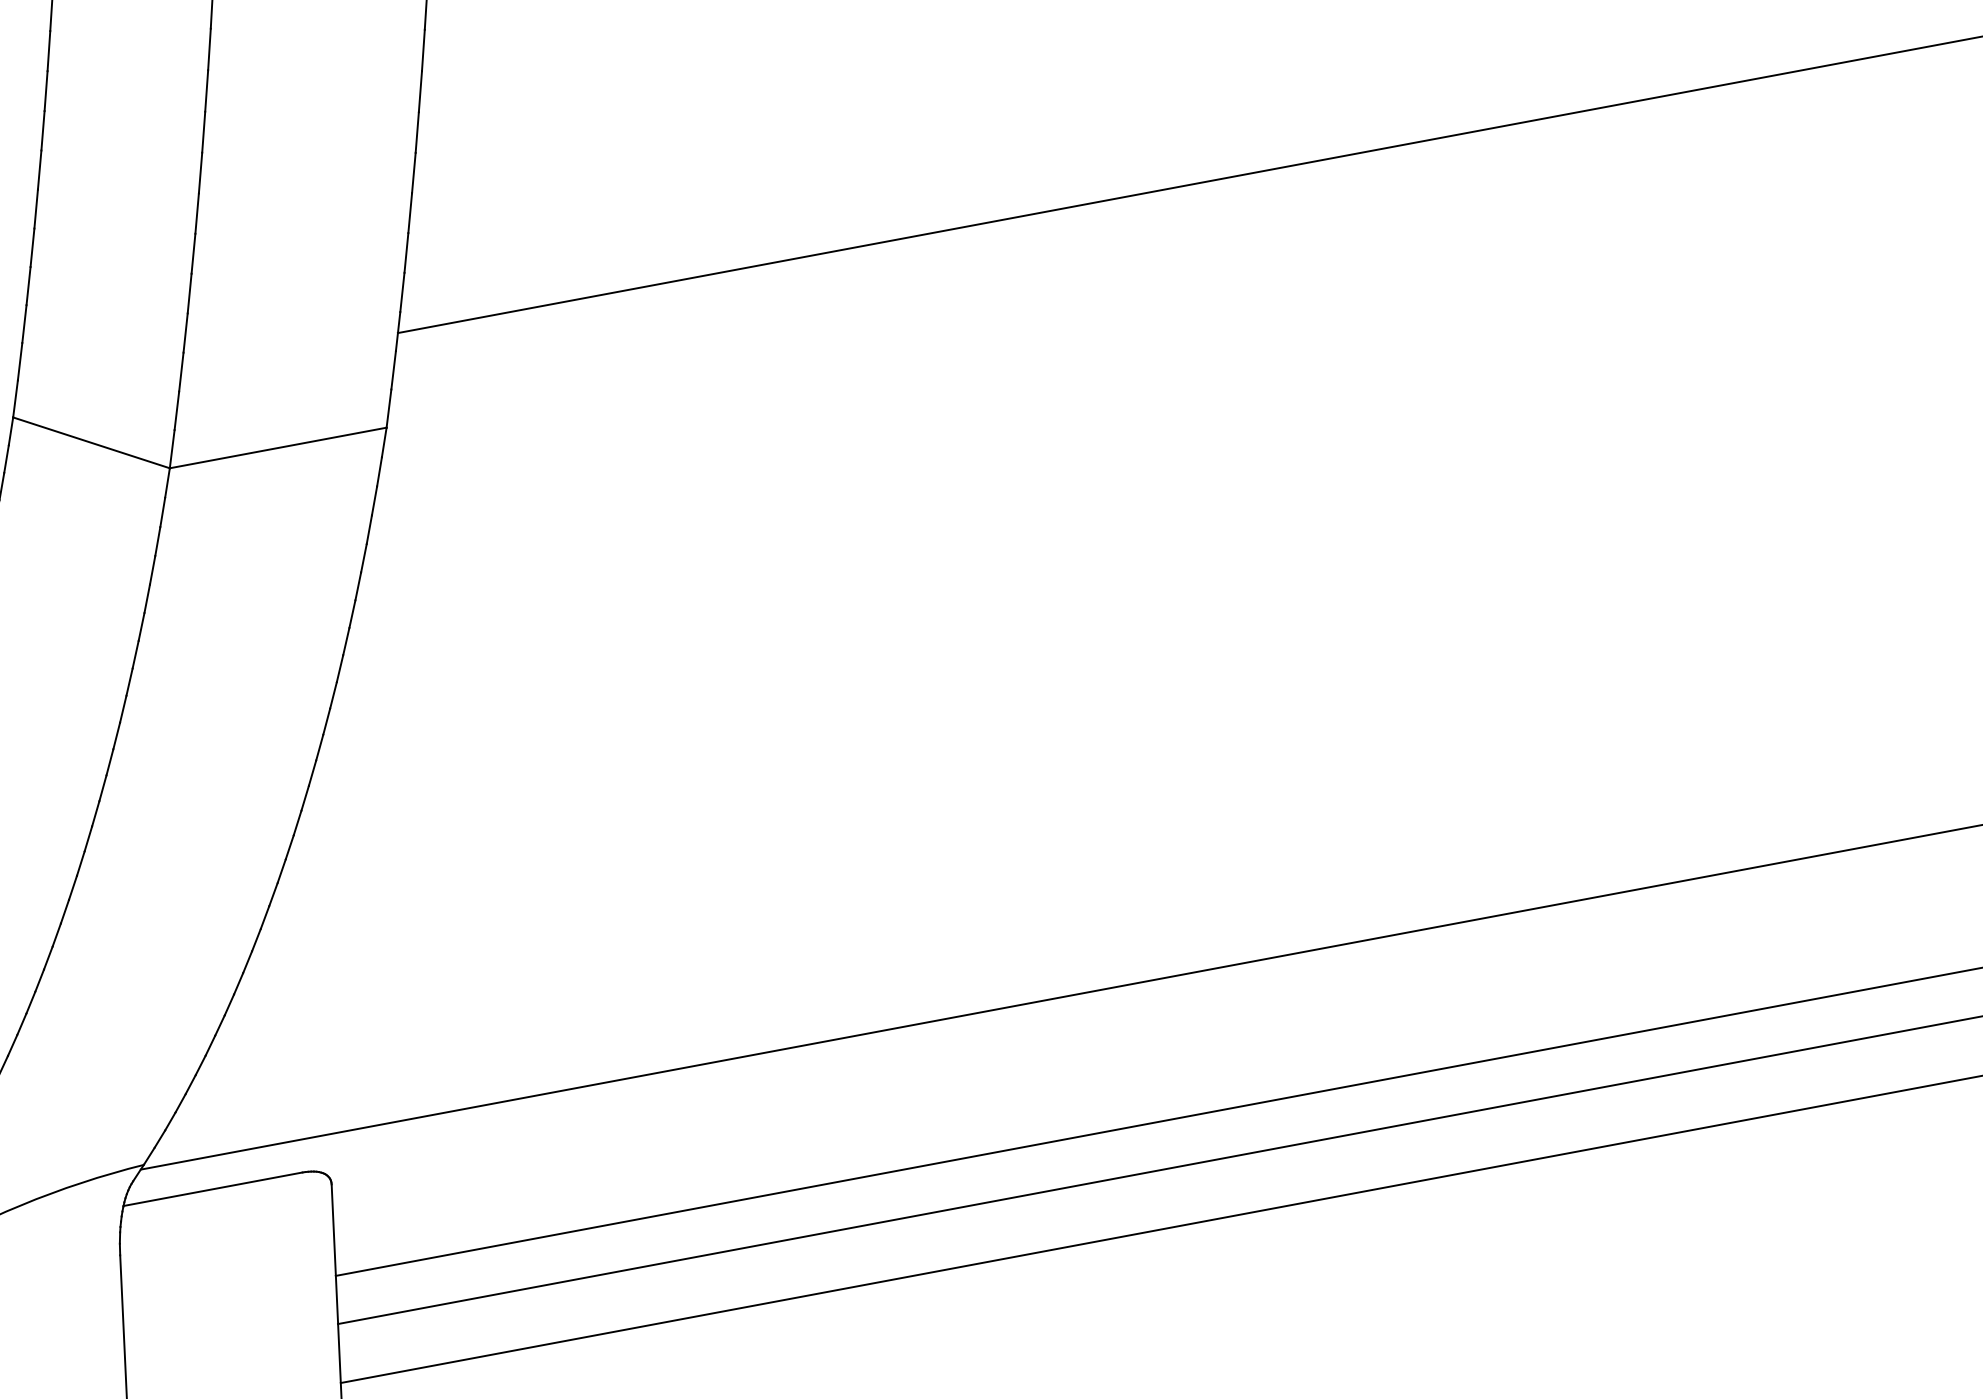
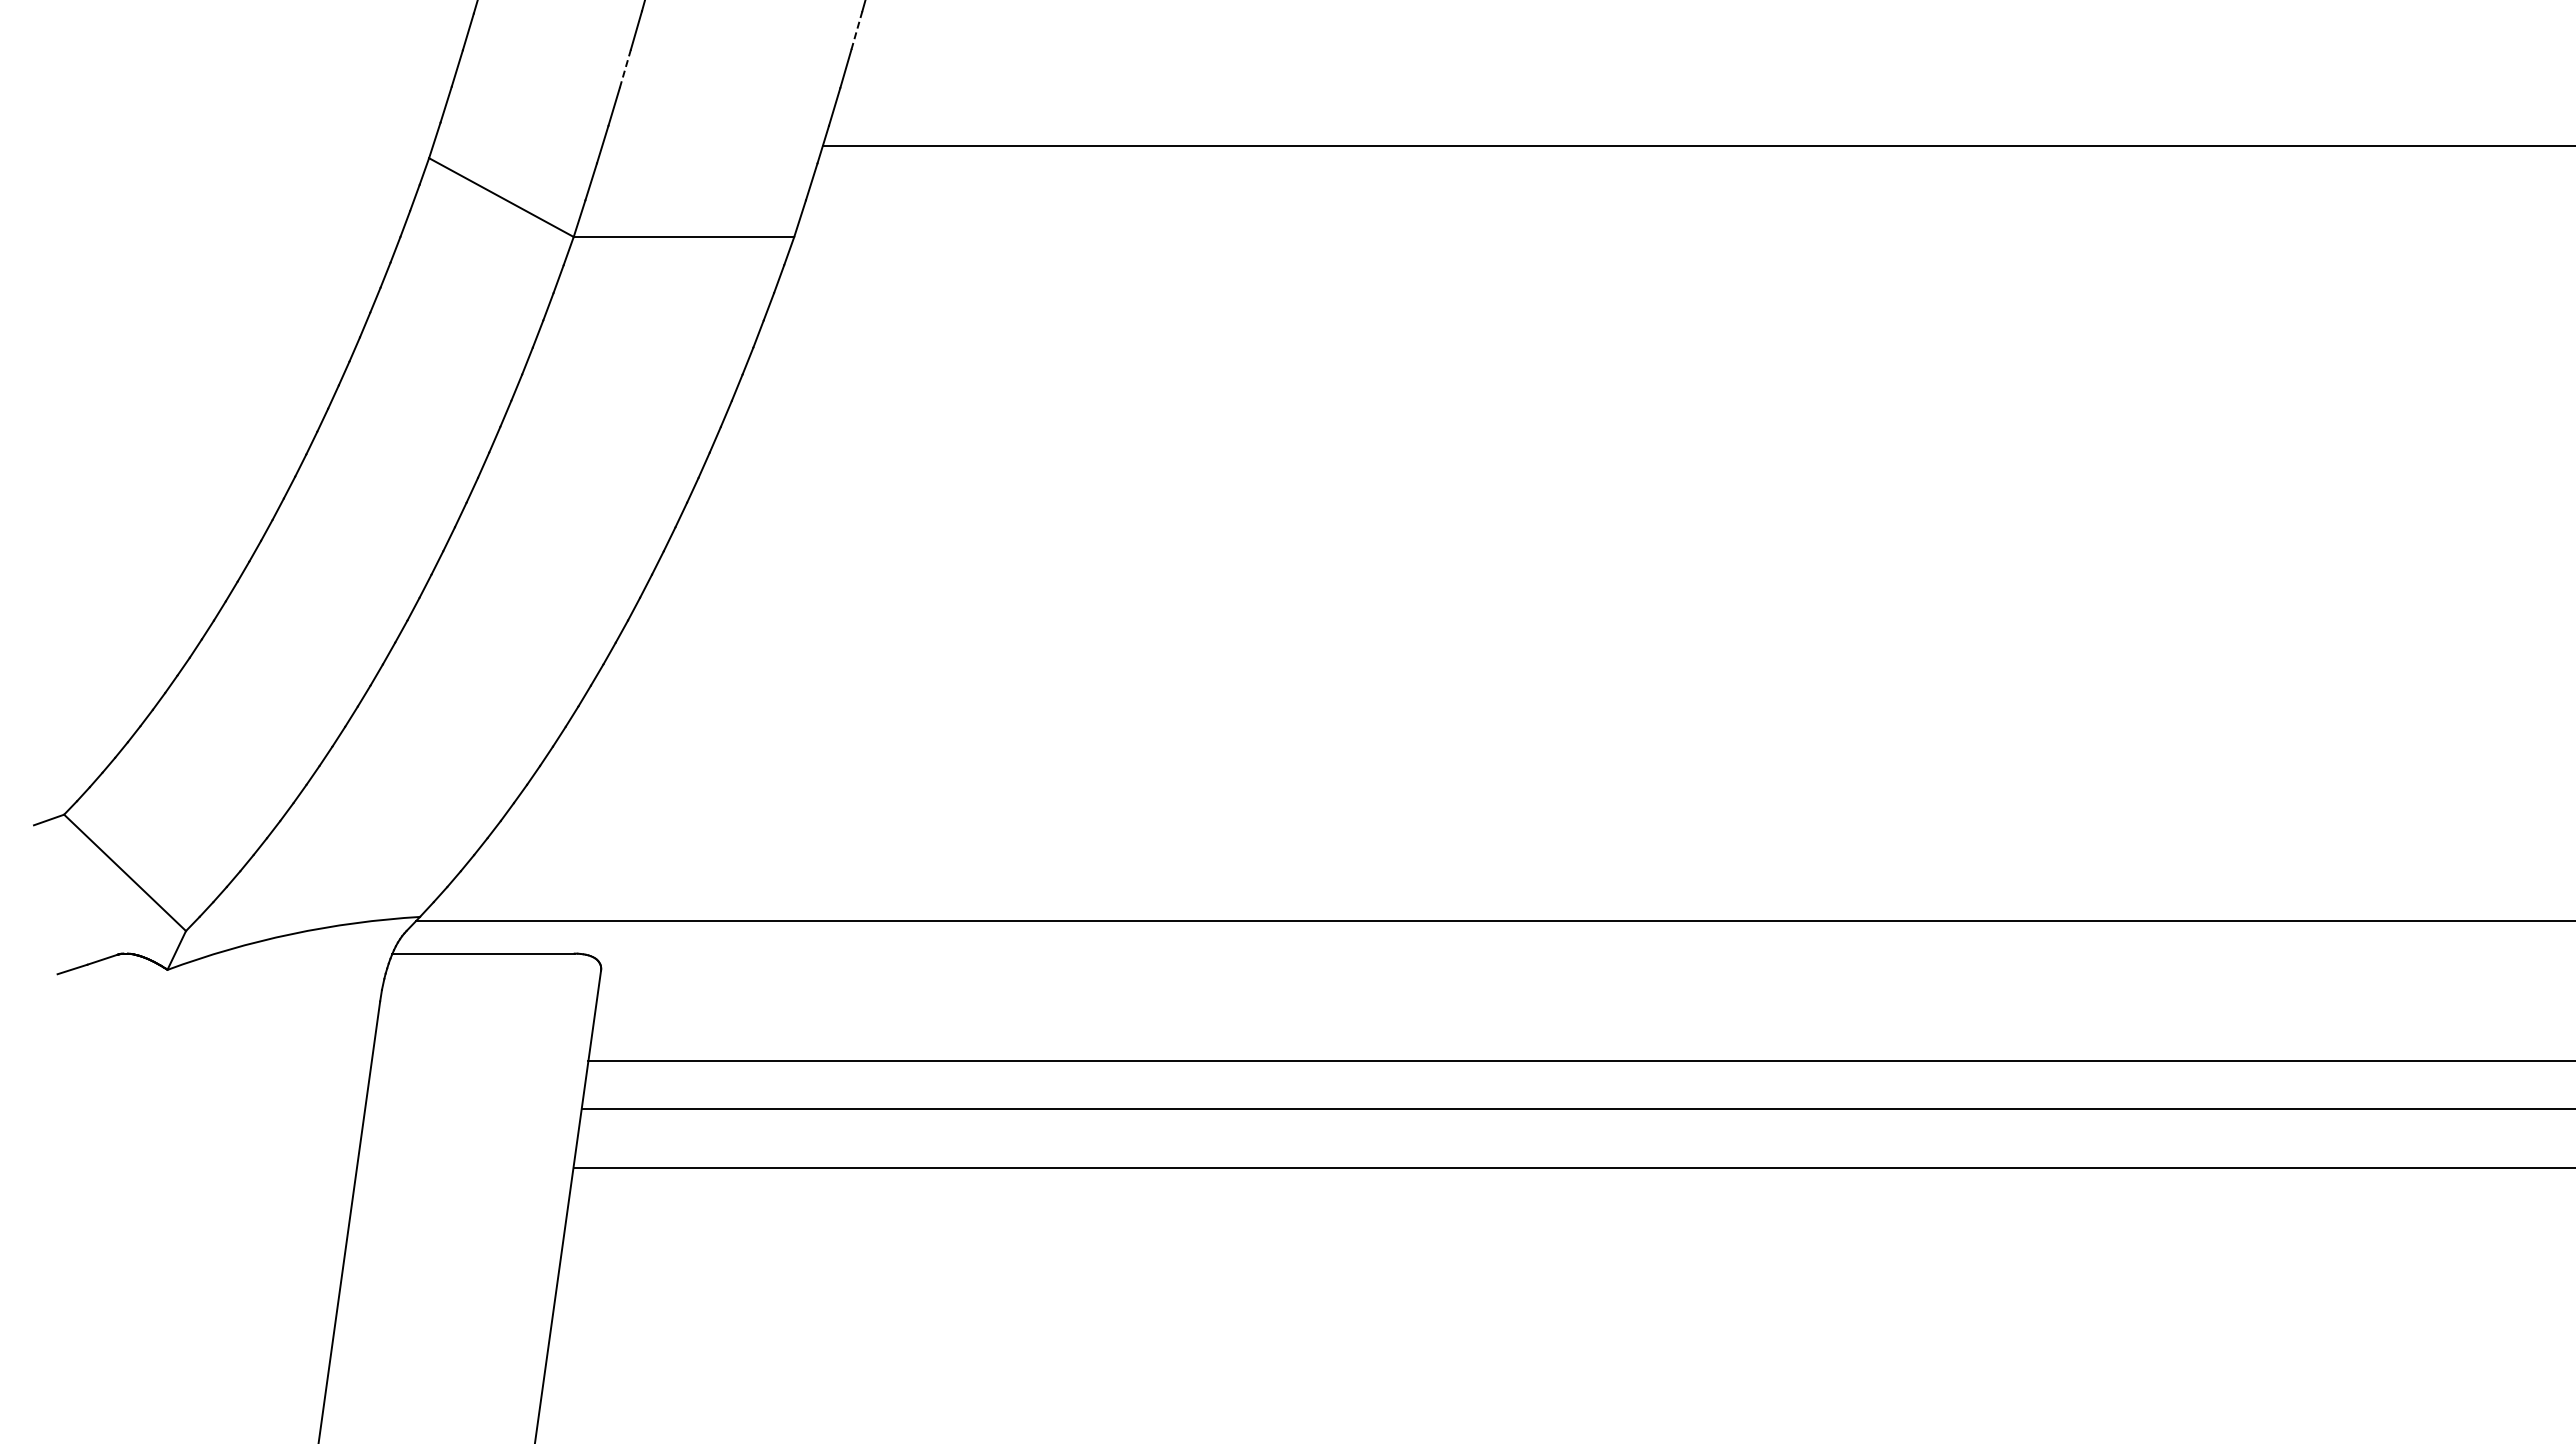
line: (410, 212) -> (857, 29), solid -> dashed
line: (189, 293) -> (625, 68), solid -> dashed

